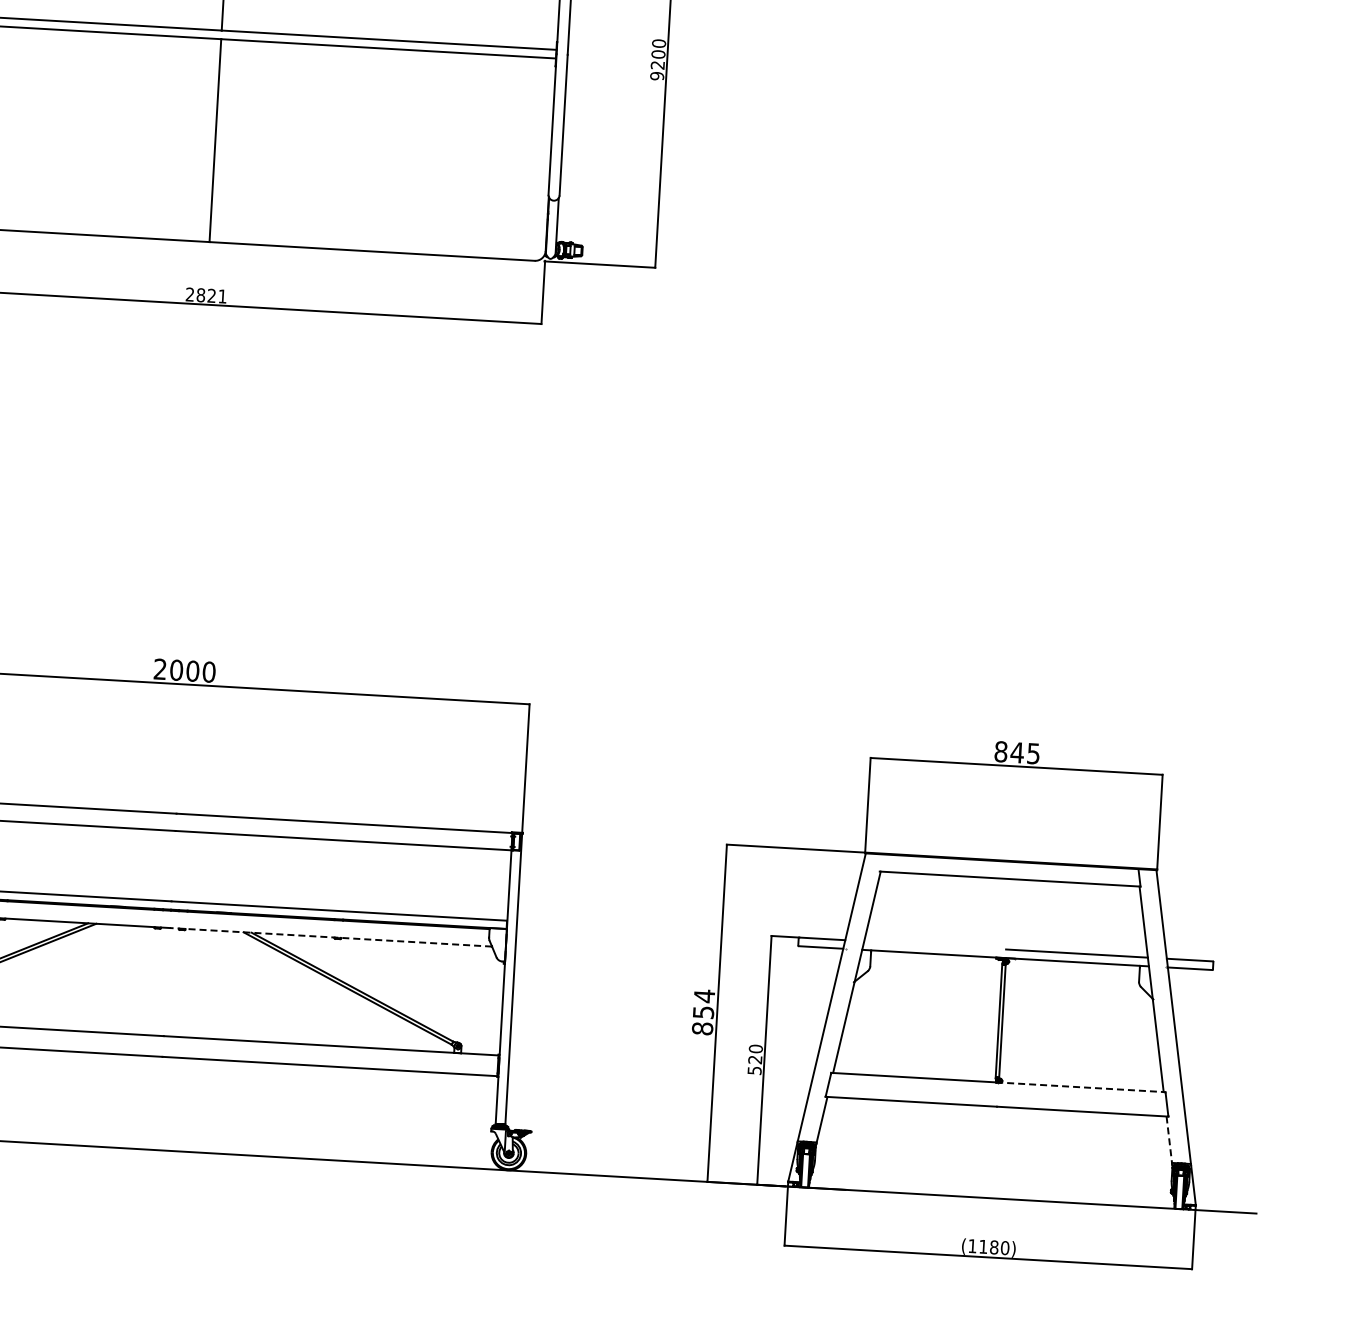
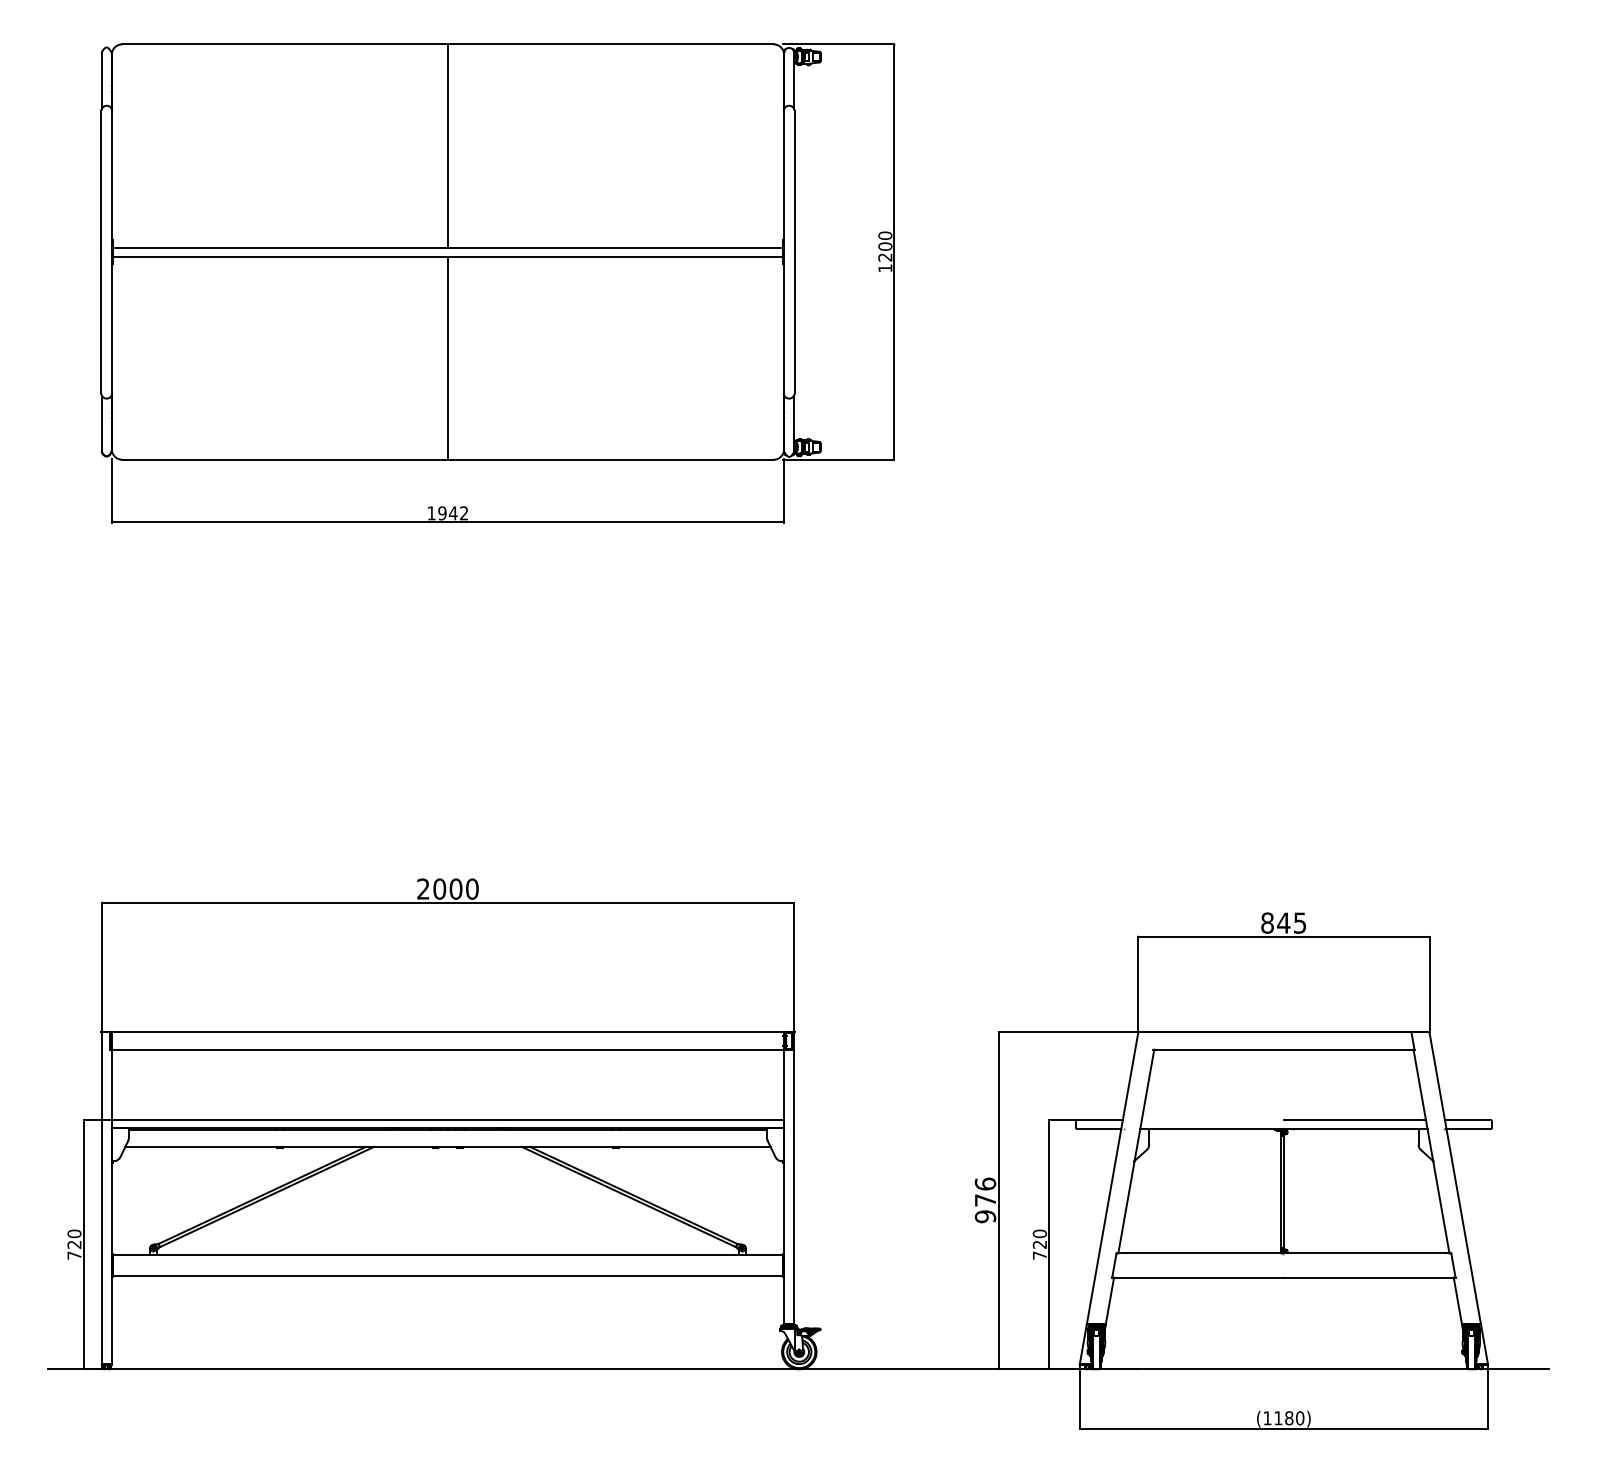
text: (657, 76) -> (885, 268), 9200 -> 1200
text: (205, 295) -> (447, 513), 2821 -> 1942
line: (330, 936) -> (608, 1146), dashed -> solid
text: (703, 1012) -> (985, 1200), 854 -> 976
text: (754, 1070) -> (1039, 1255), 520 -> 720
line: (1080, 1087) -> (1366, 1253), dashed -> solid
line: (1168, 1140) -> (1457, 1301), dashed -> solid

